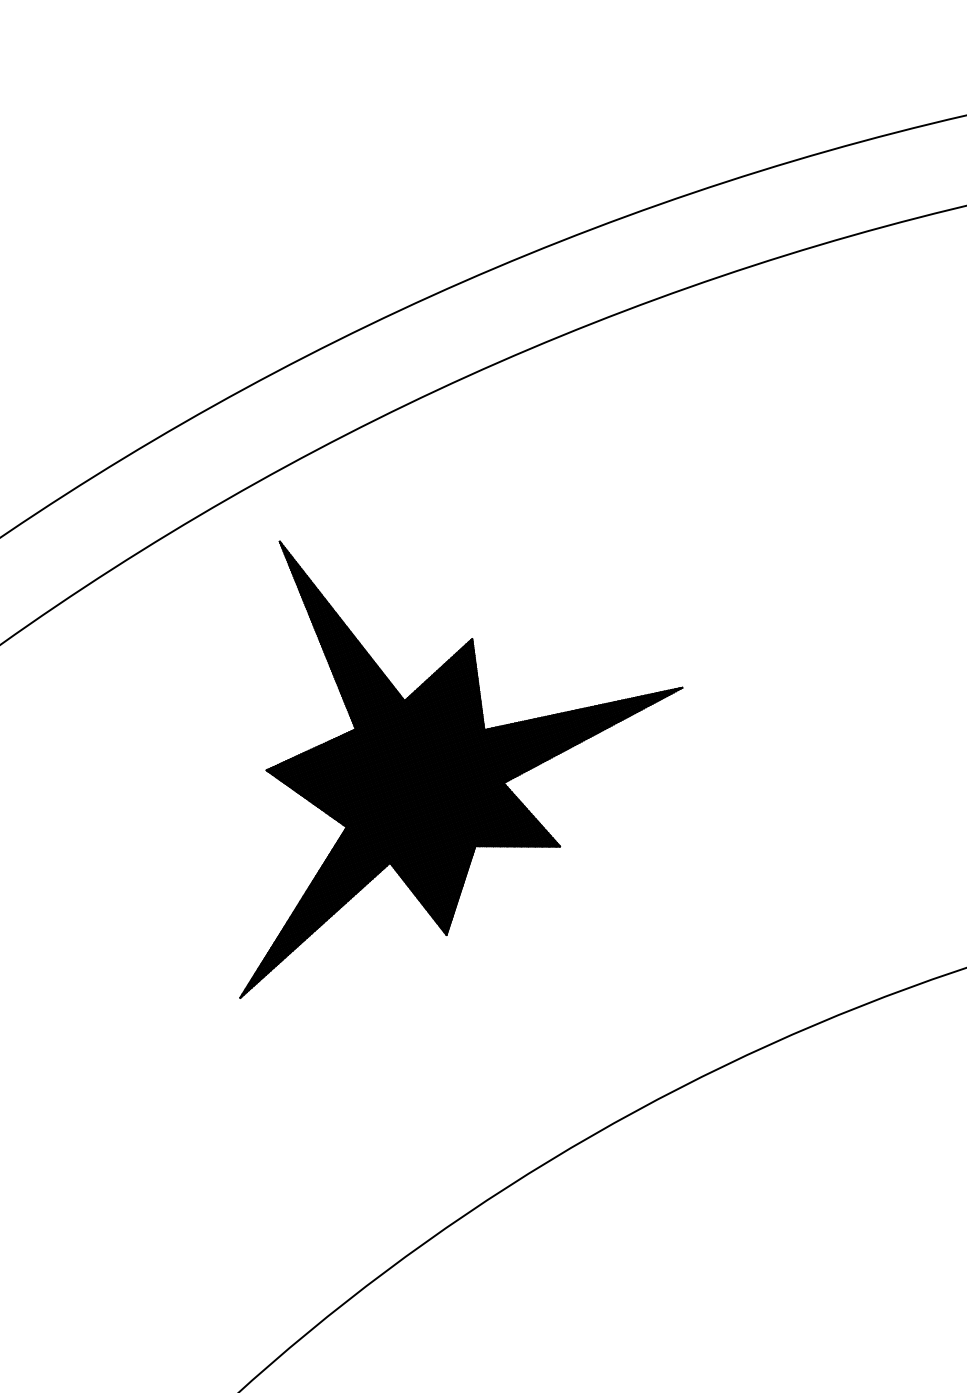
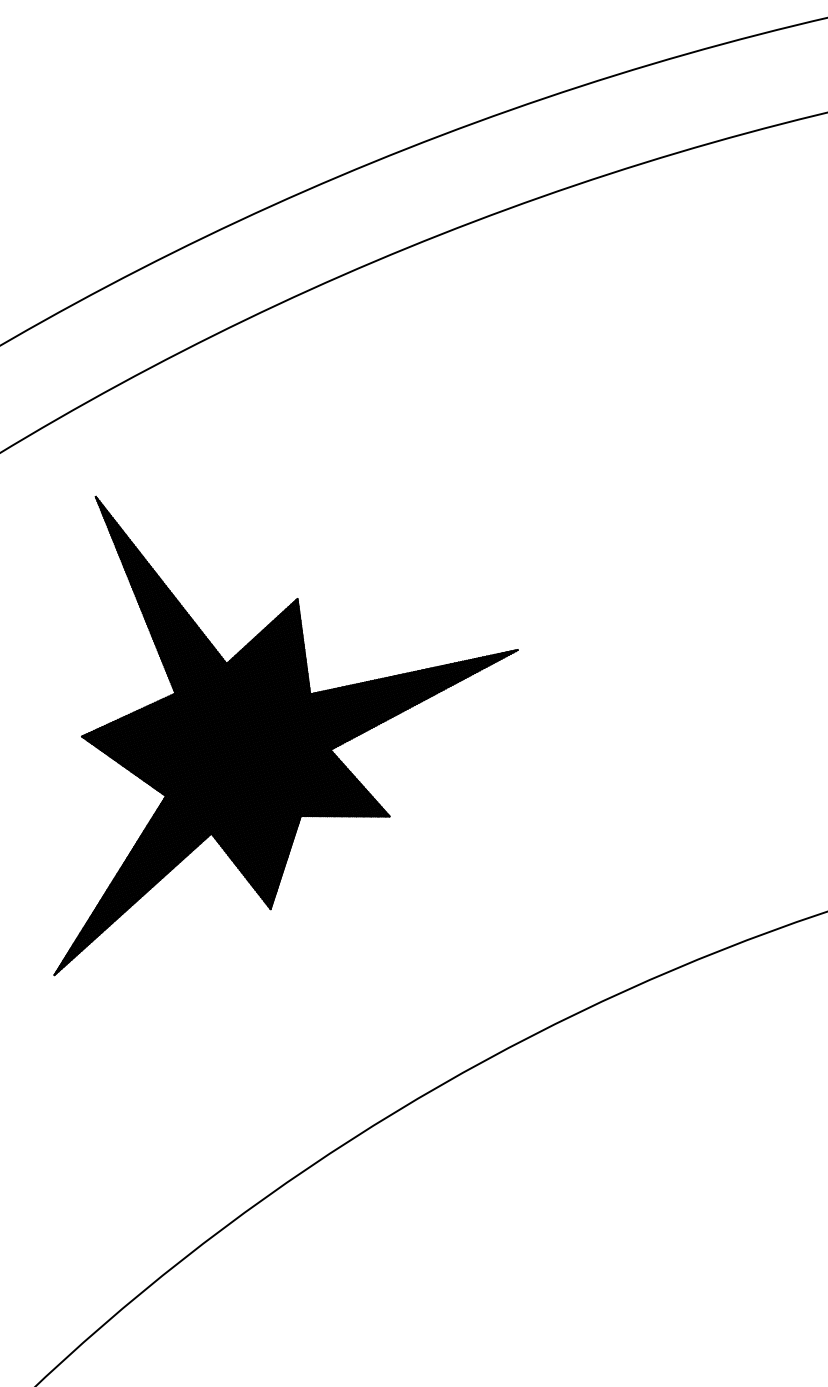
part: (461, 769) -> (286, 735), moved

